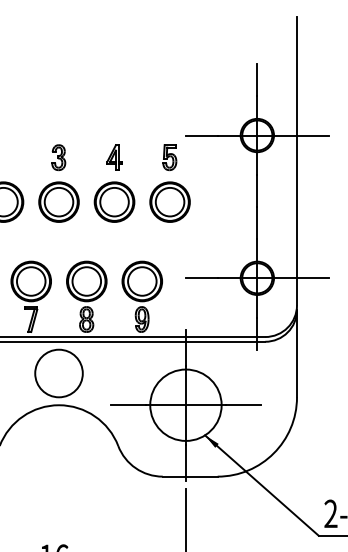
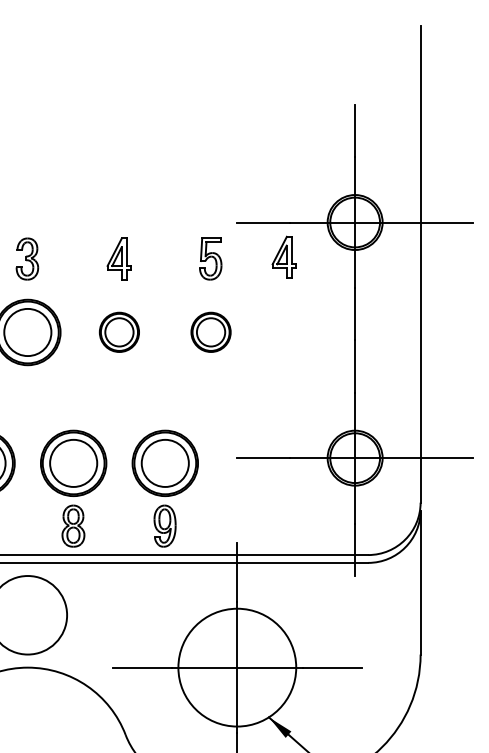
part: (214, 156) -> (284, 257), added
part: (114, 201) -> (119, 331), size x0.6
part: (169, 201) -> (210, 331), size x0.6

